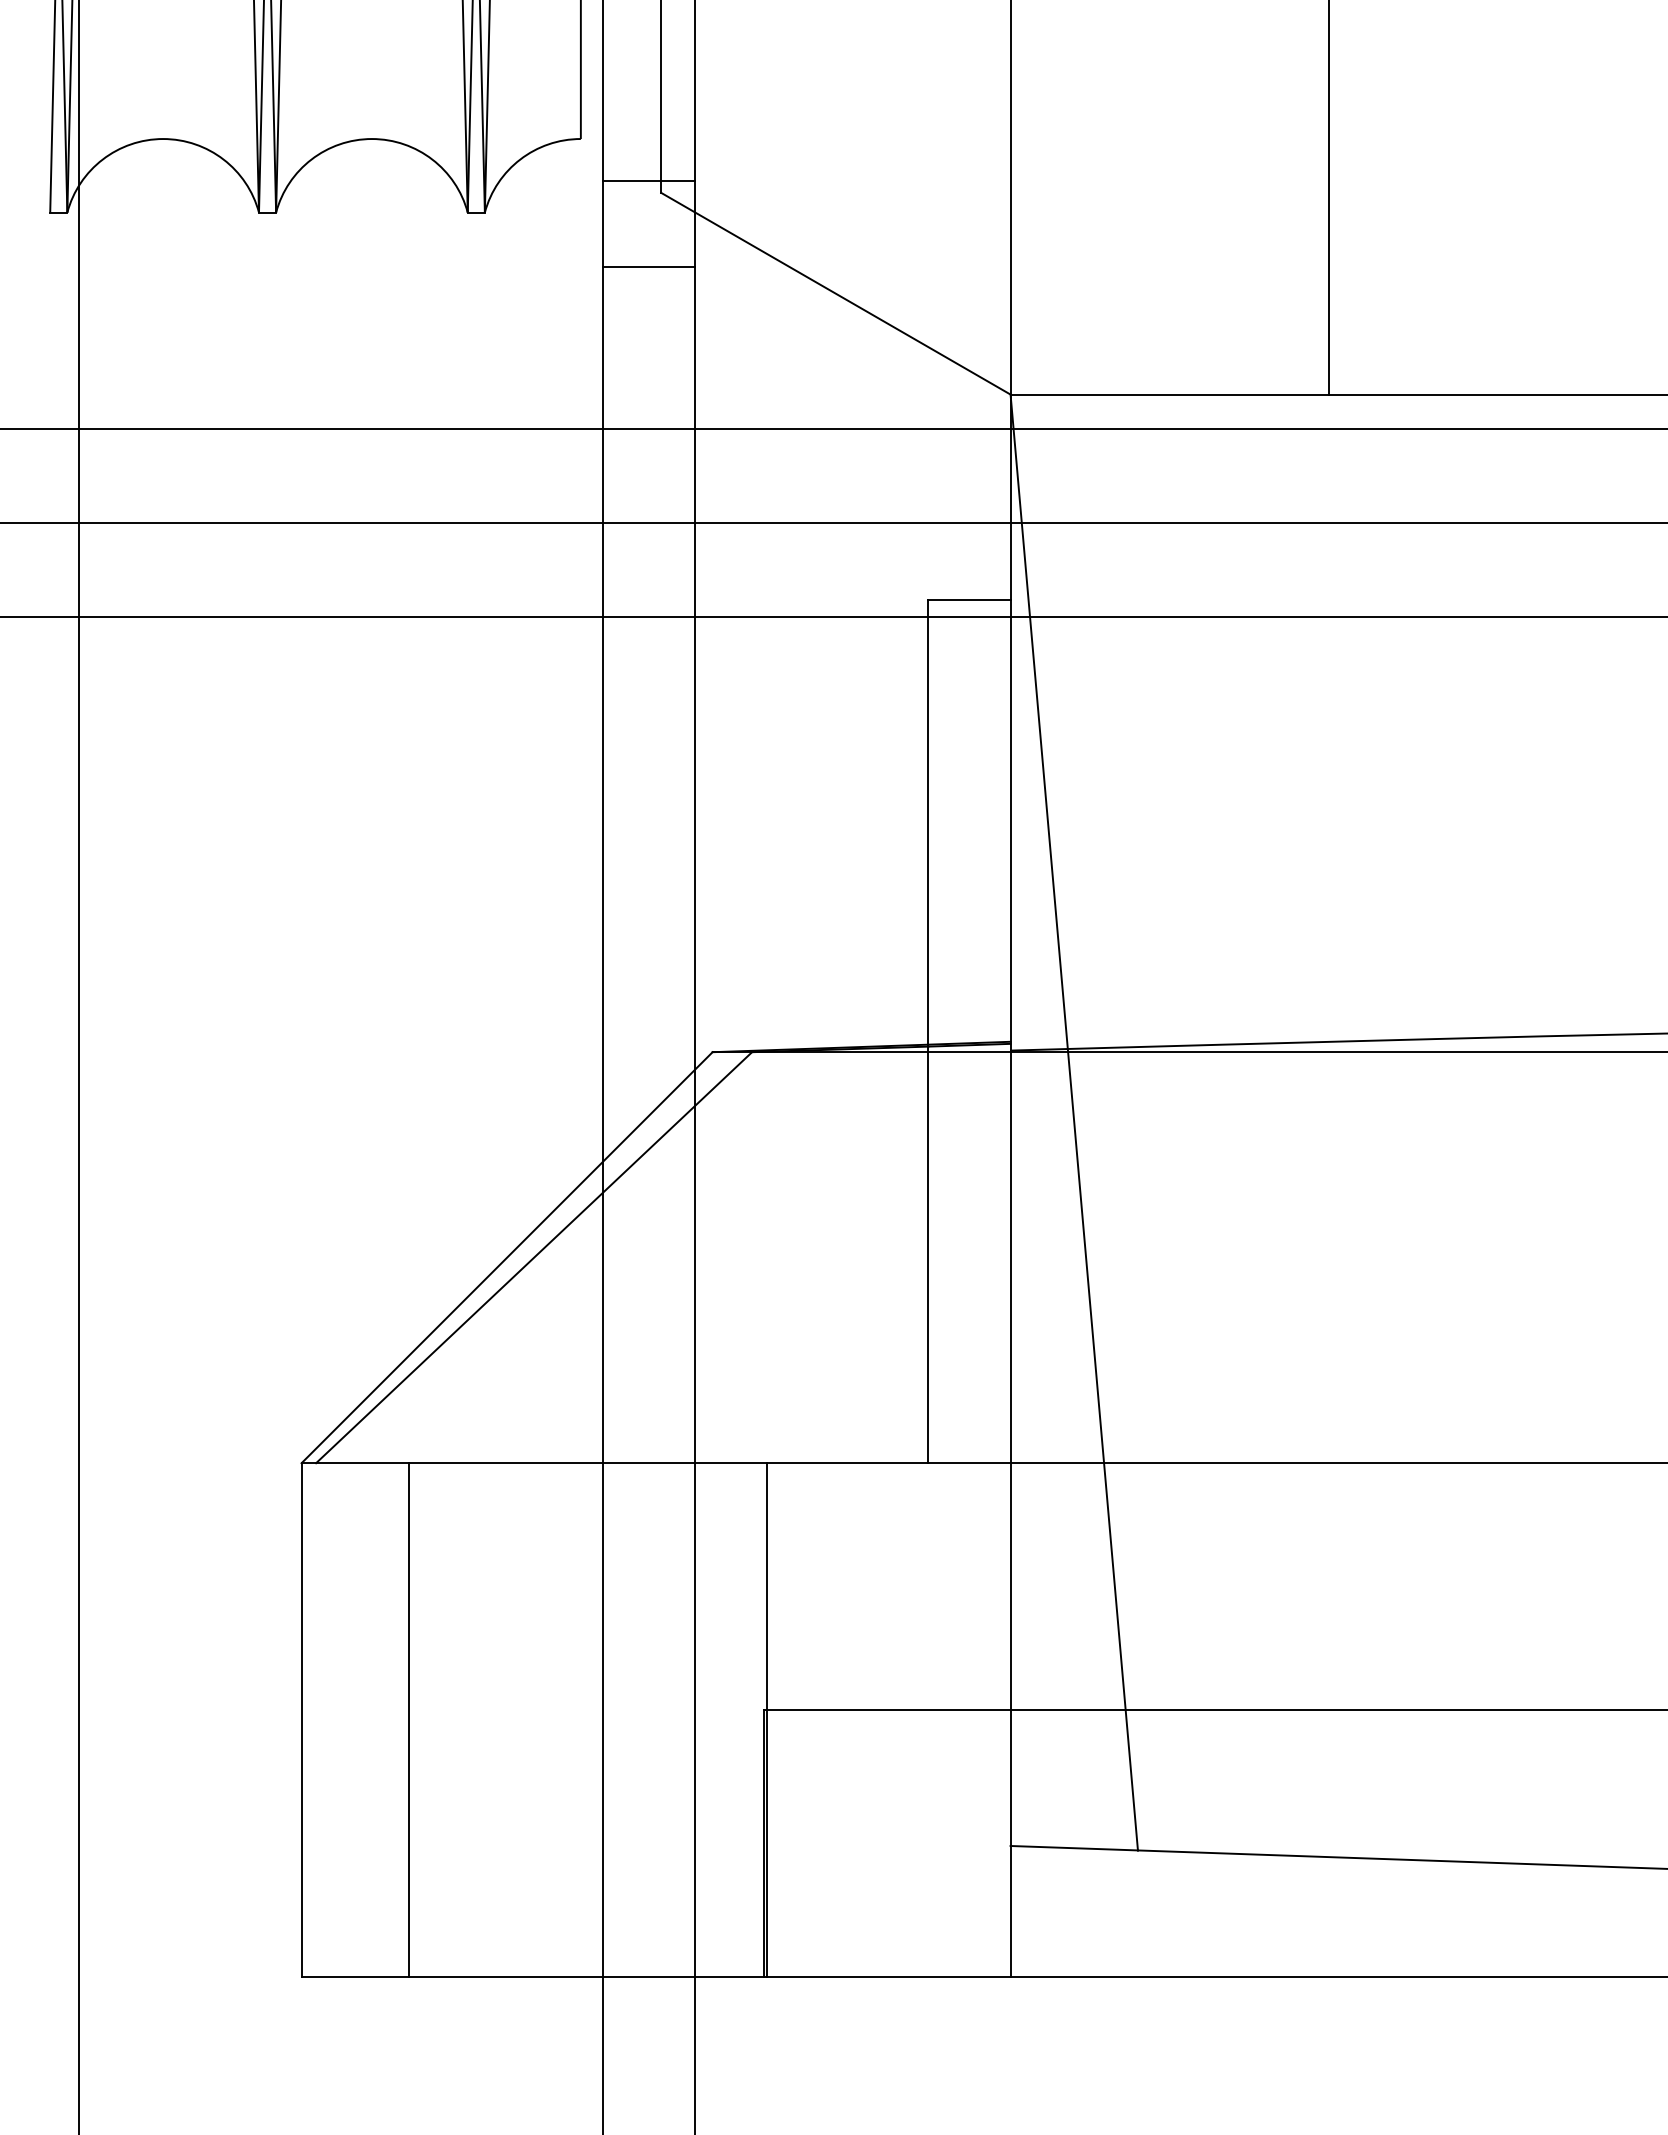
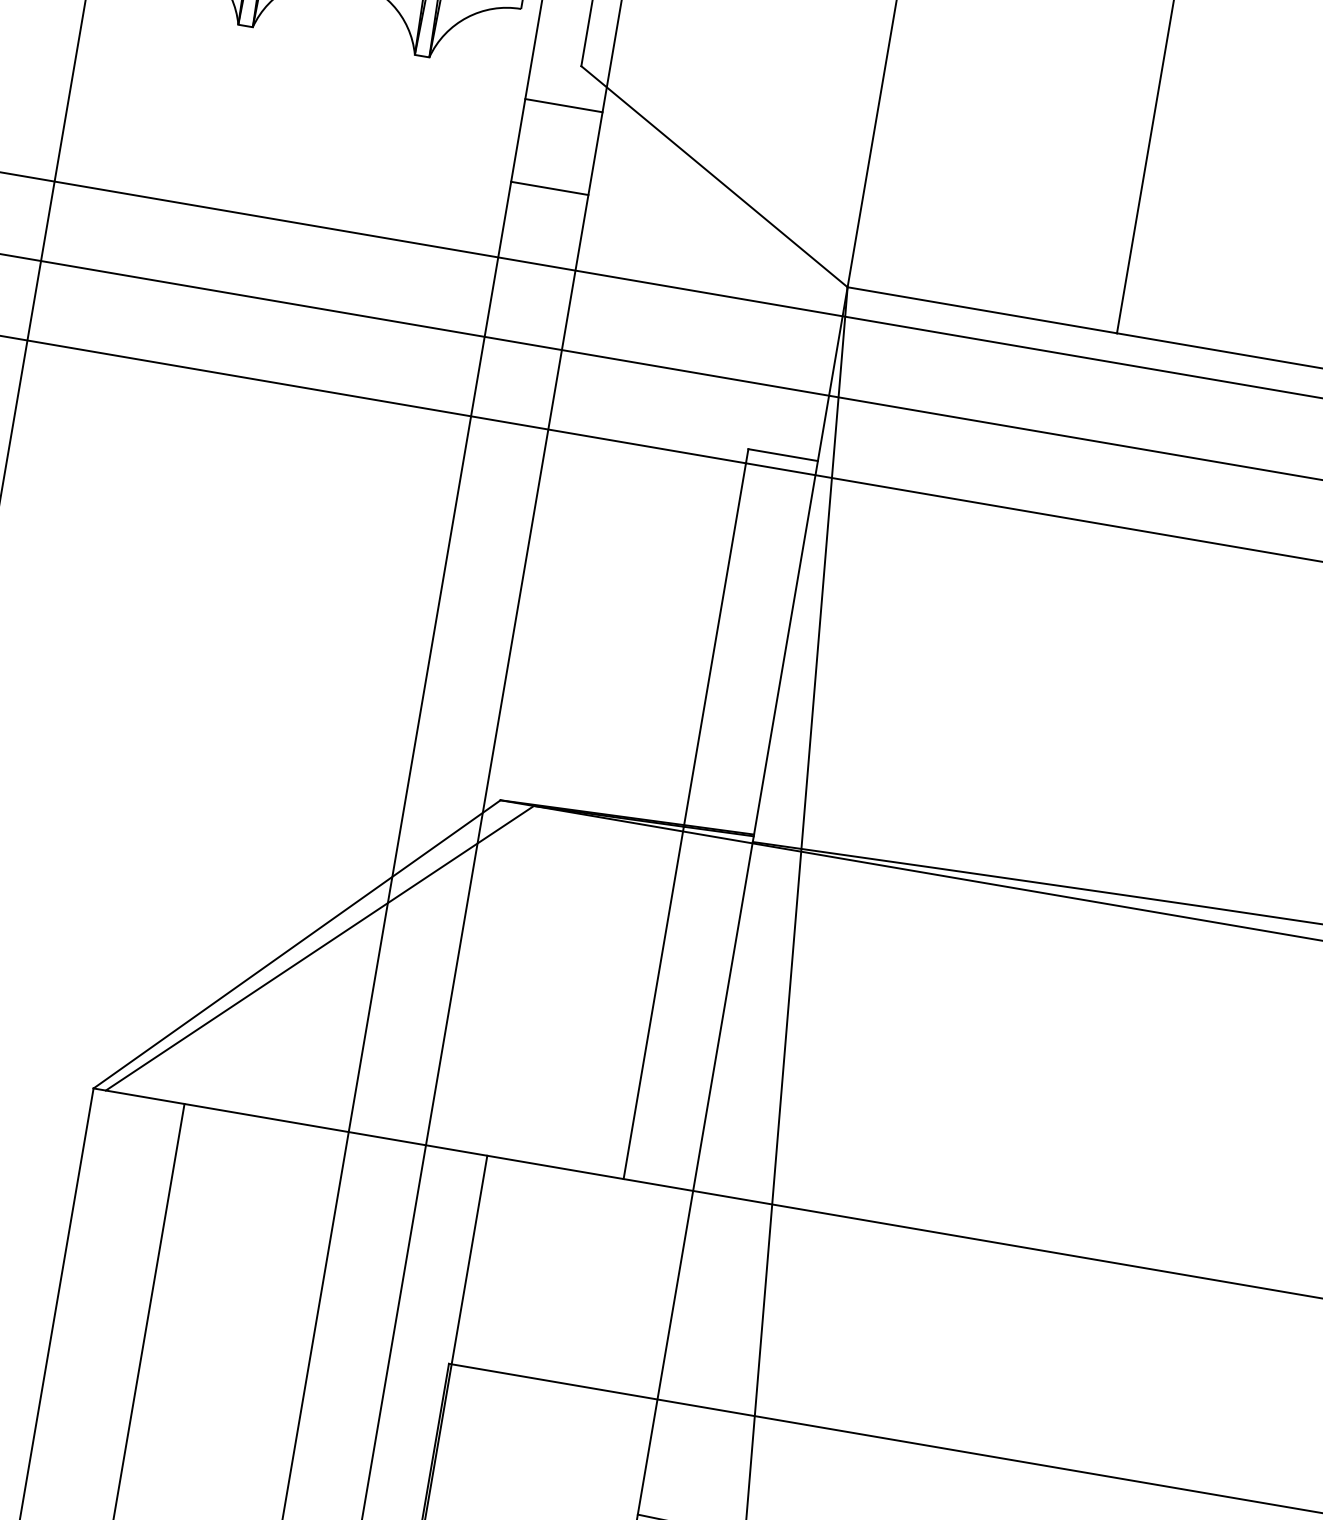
line: (648, 180) -> (563, 105), moved
line: (648, 266) -> (549, 188), moved

